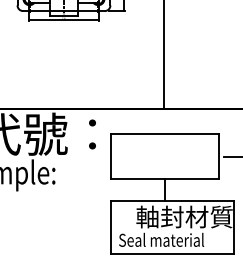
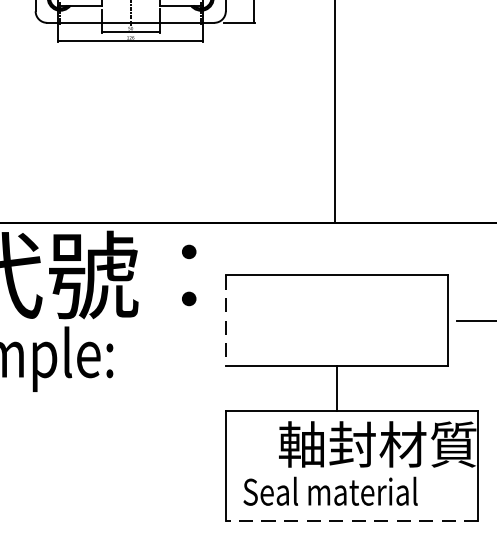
line: (110, 157) -> (225, 322), solid -> dashed
line: (172, 254) -> (352, 521), solid -> dashed

